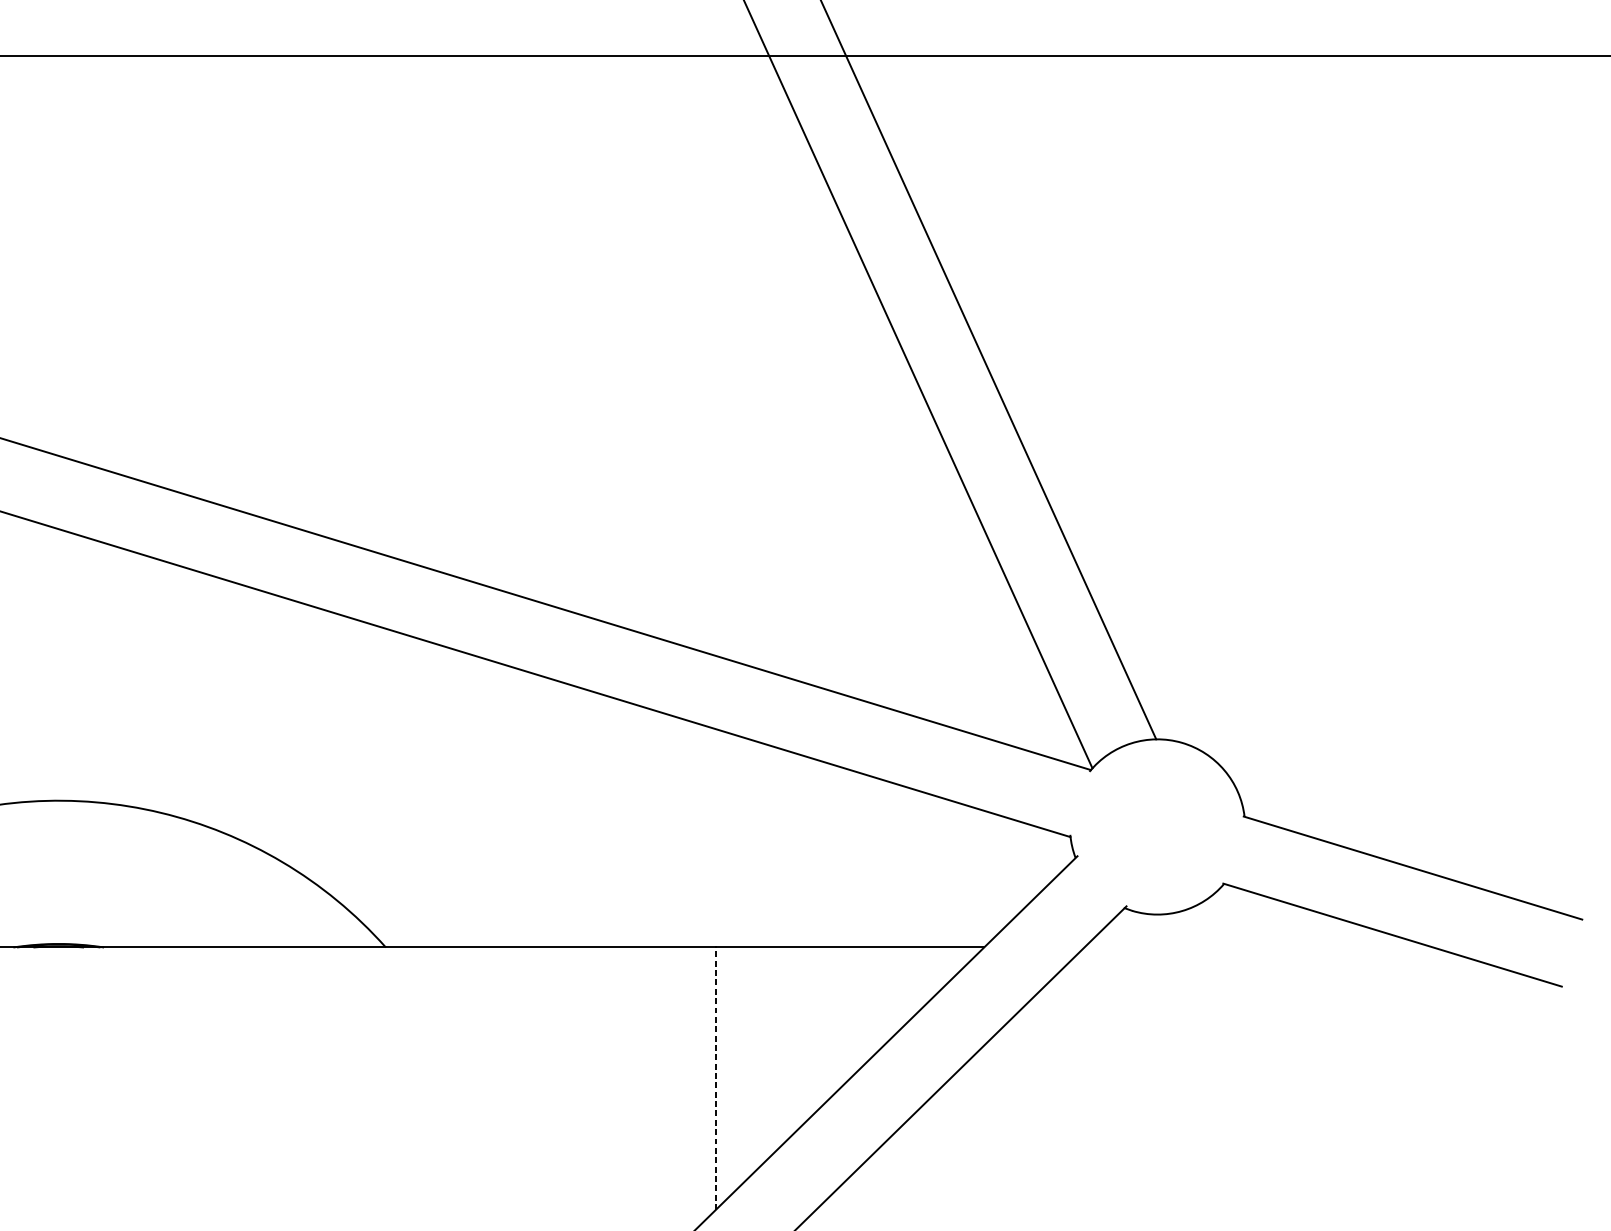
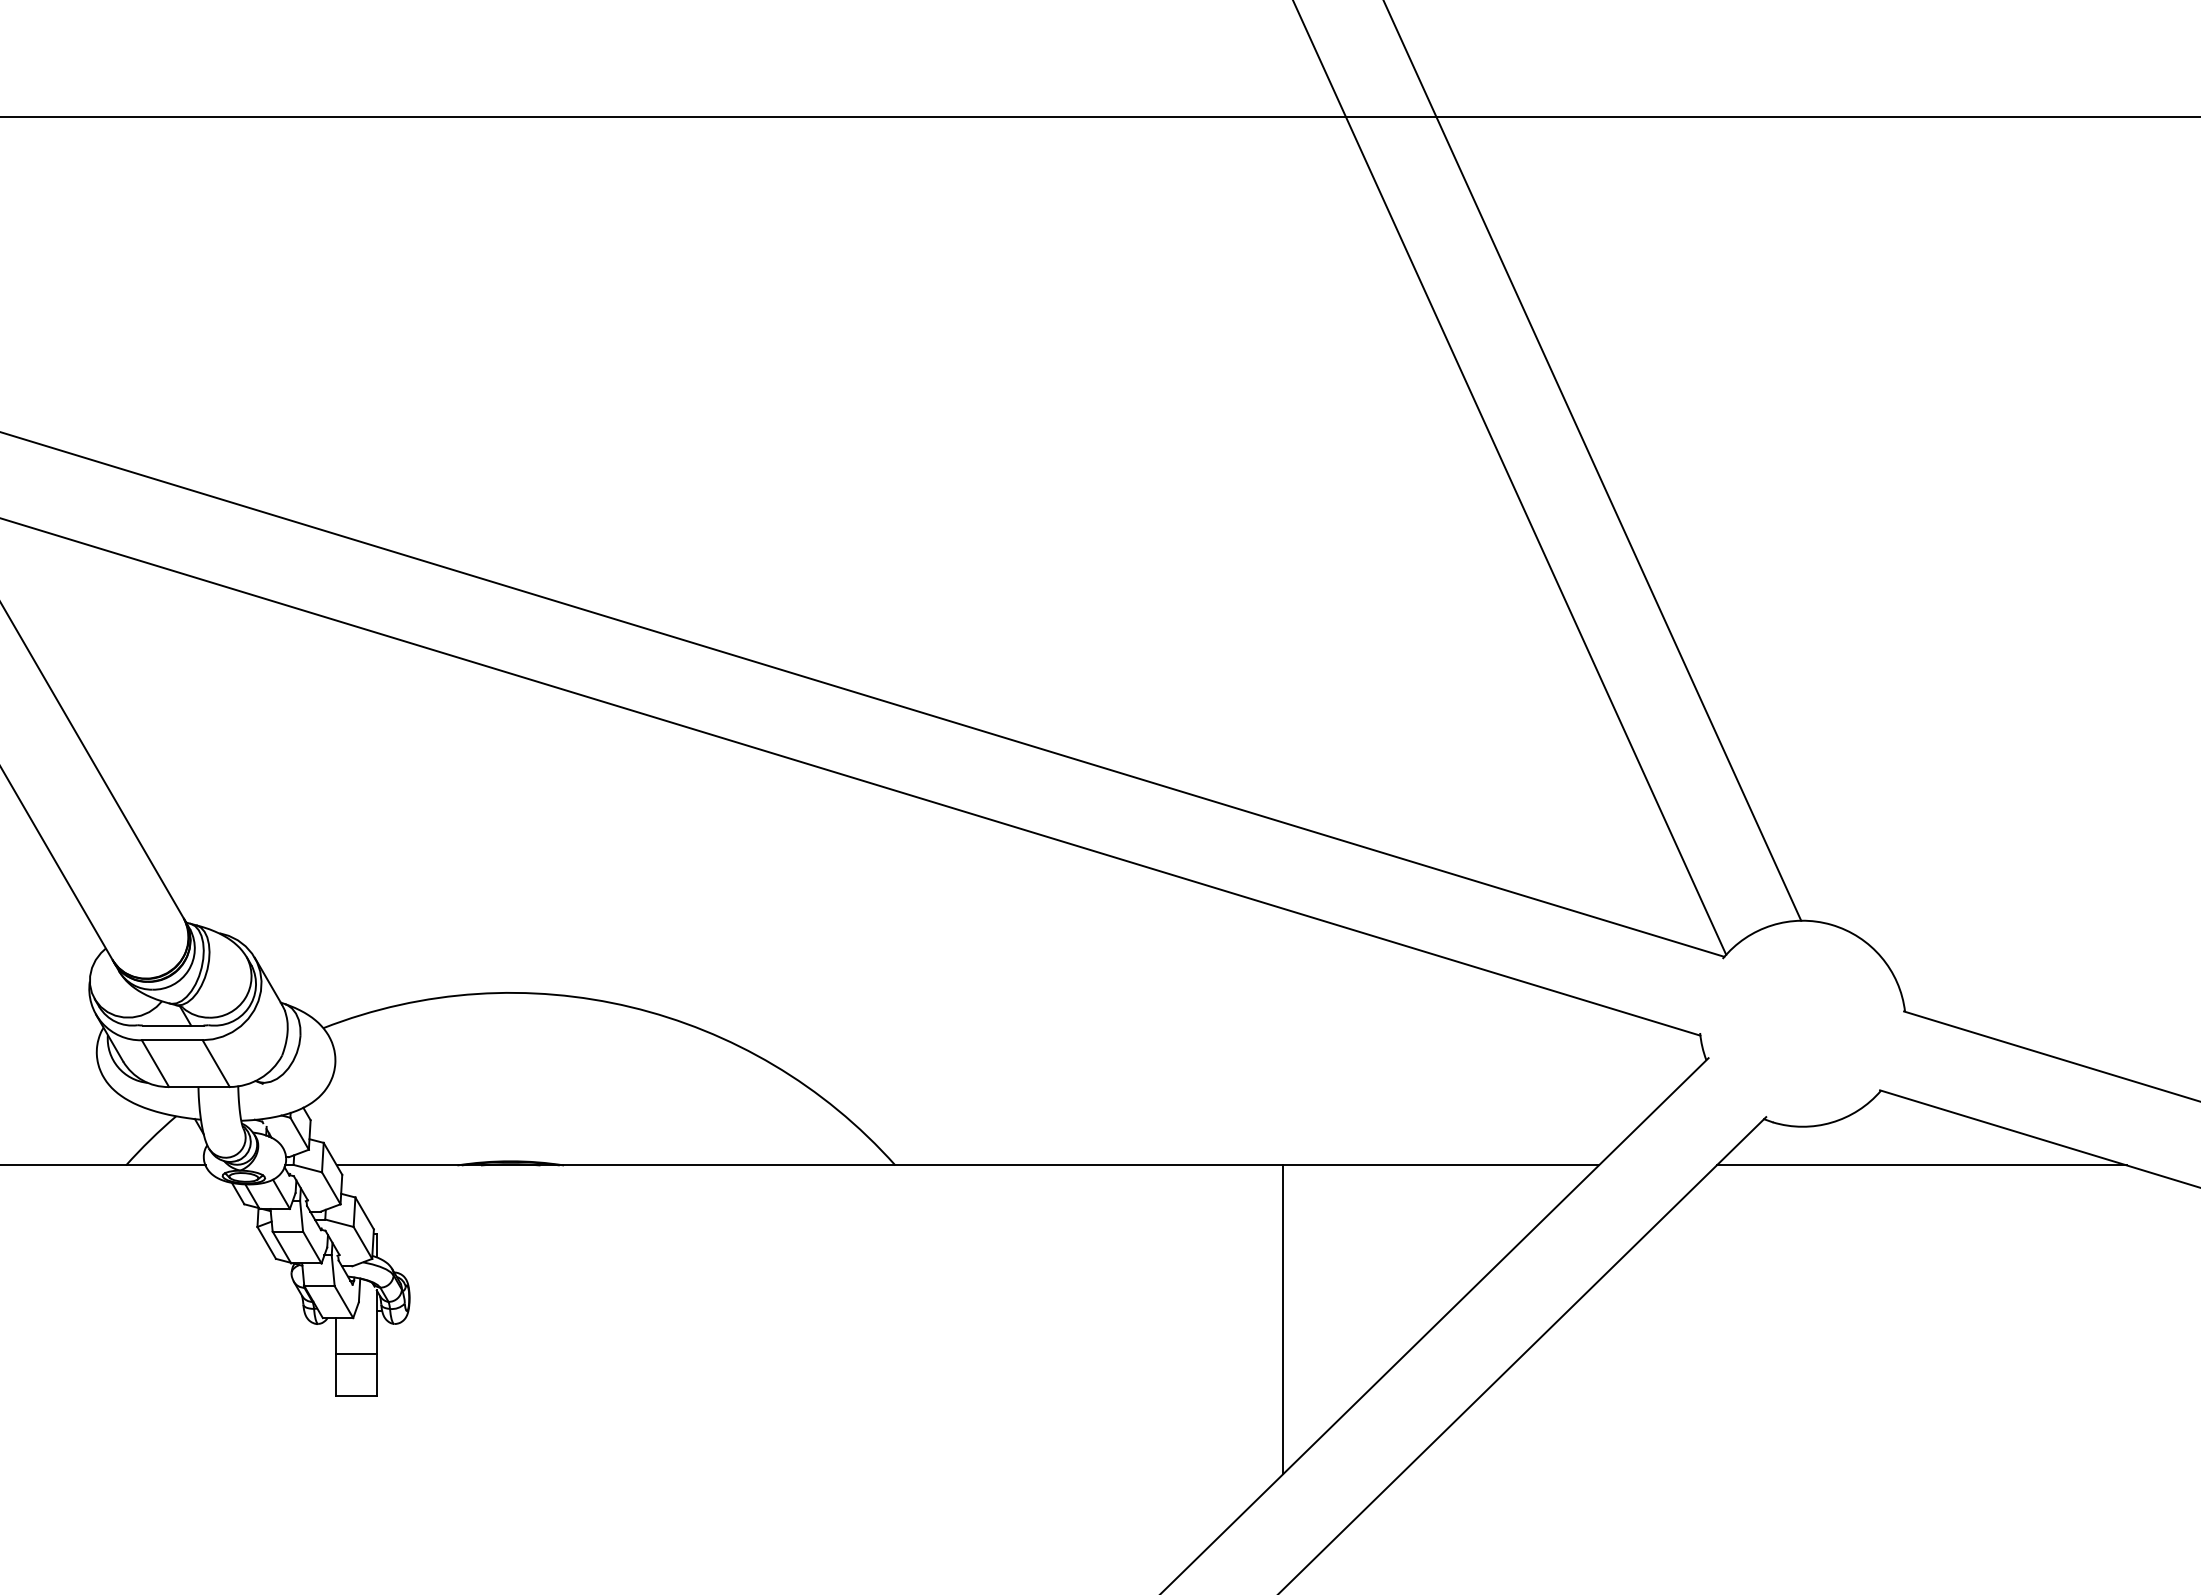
line: (1258, 947) -> (1921, 1165), added
line: (715, 1078) -> (1283, 1319), dashed -> solid

